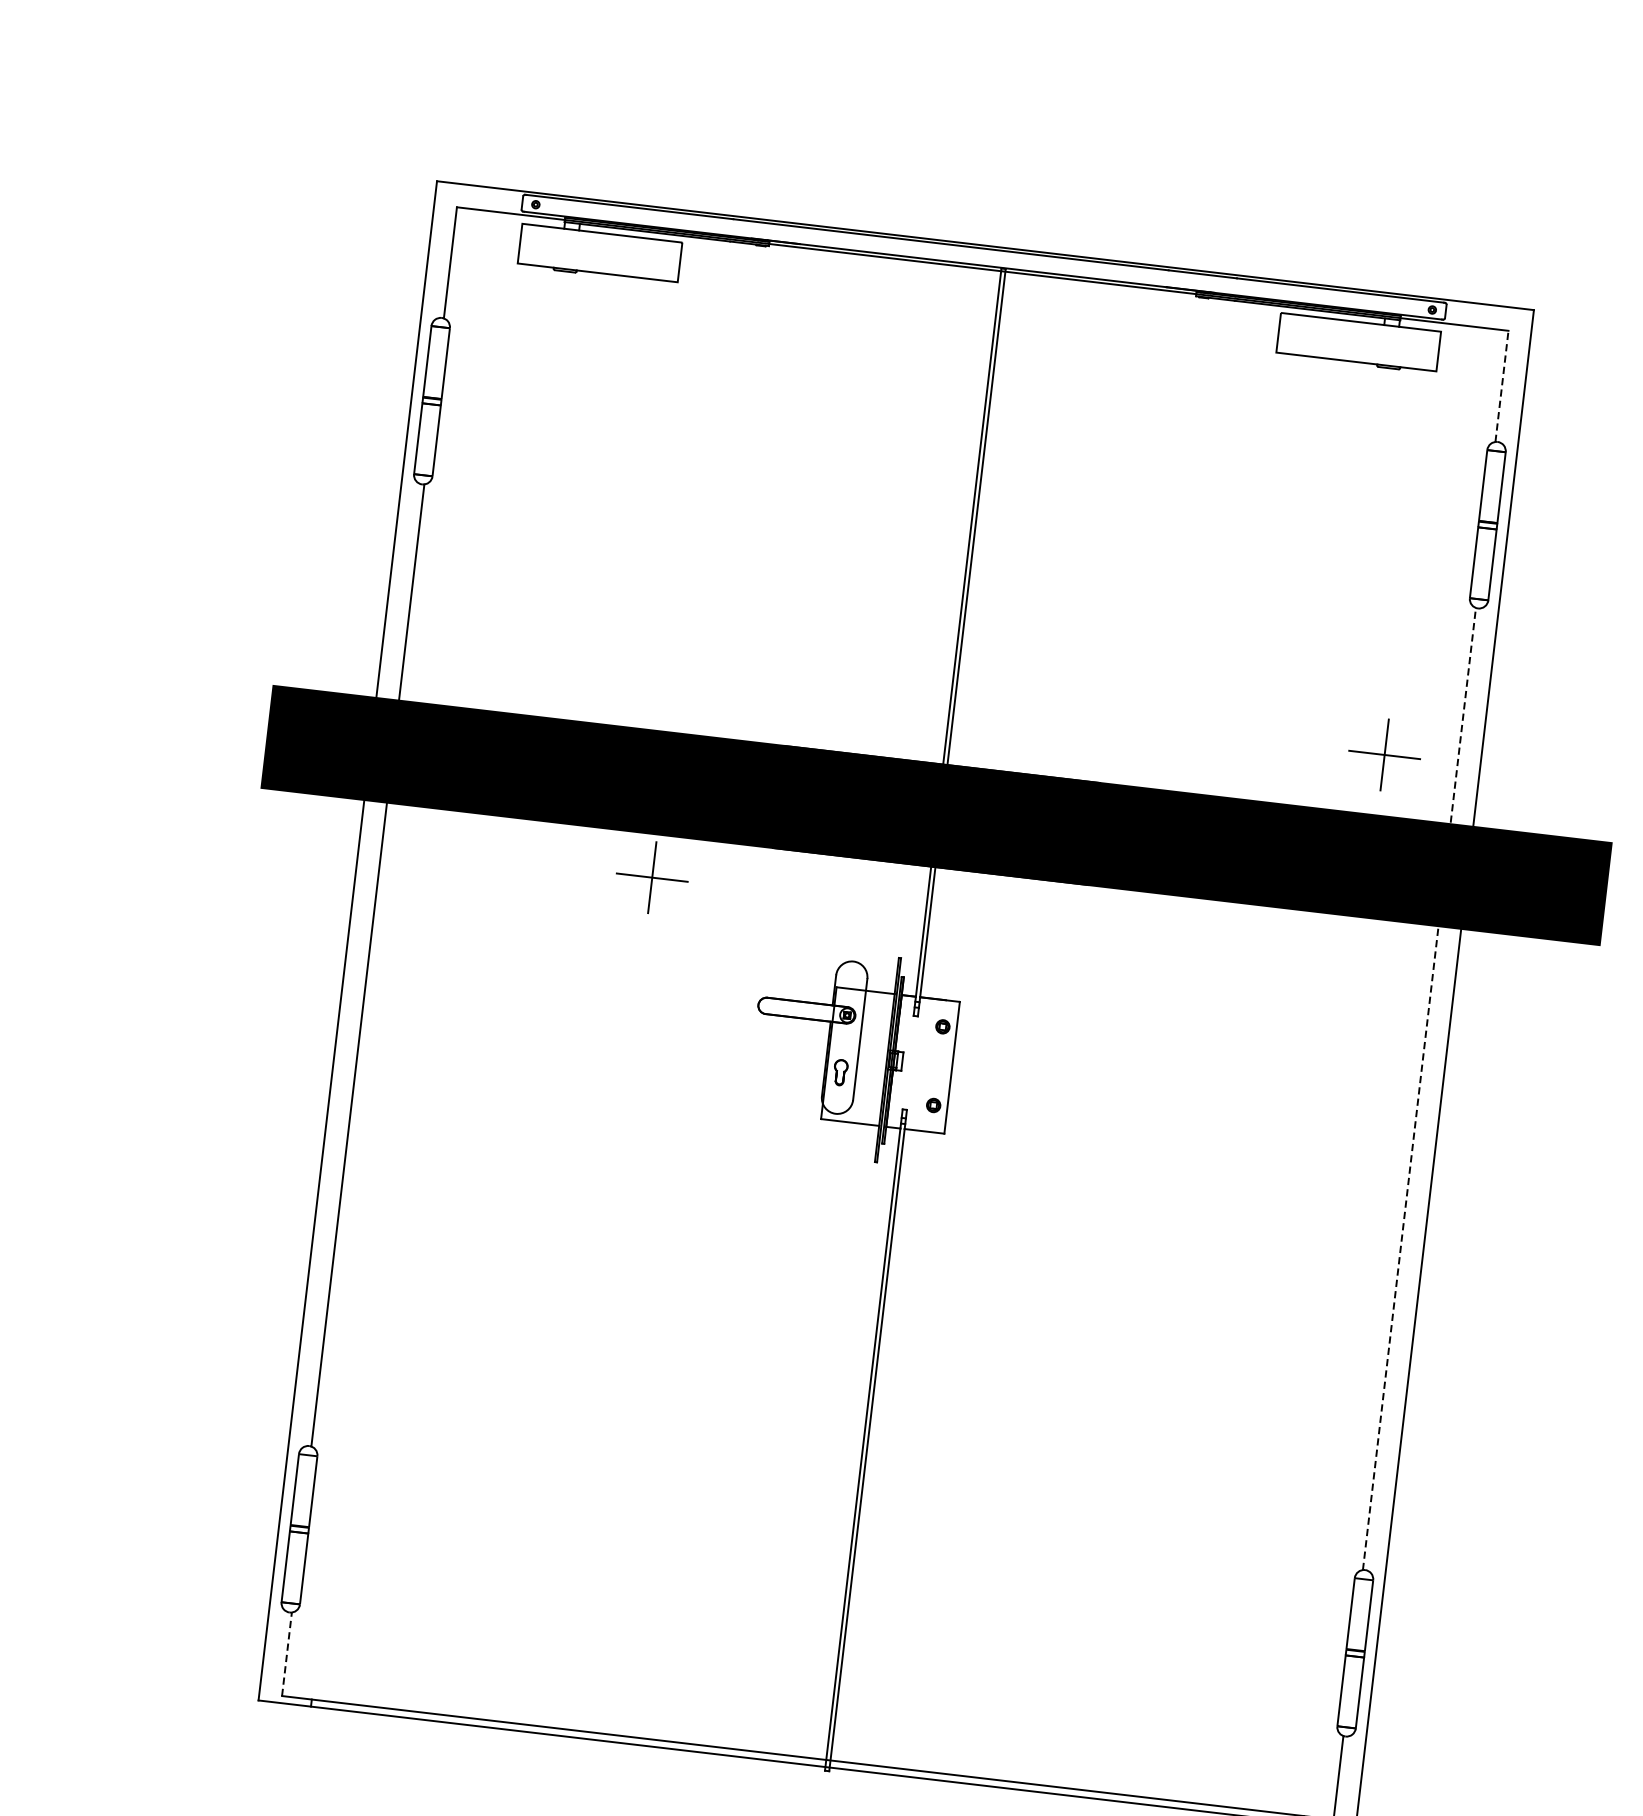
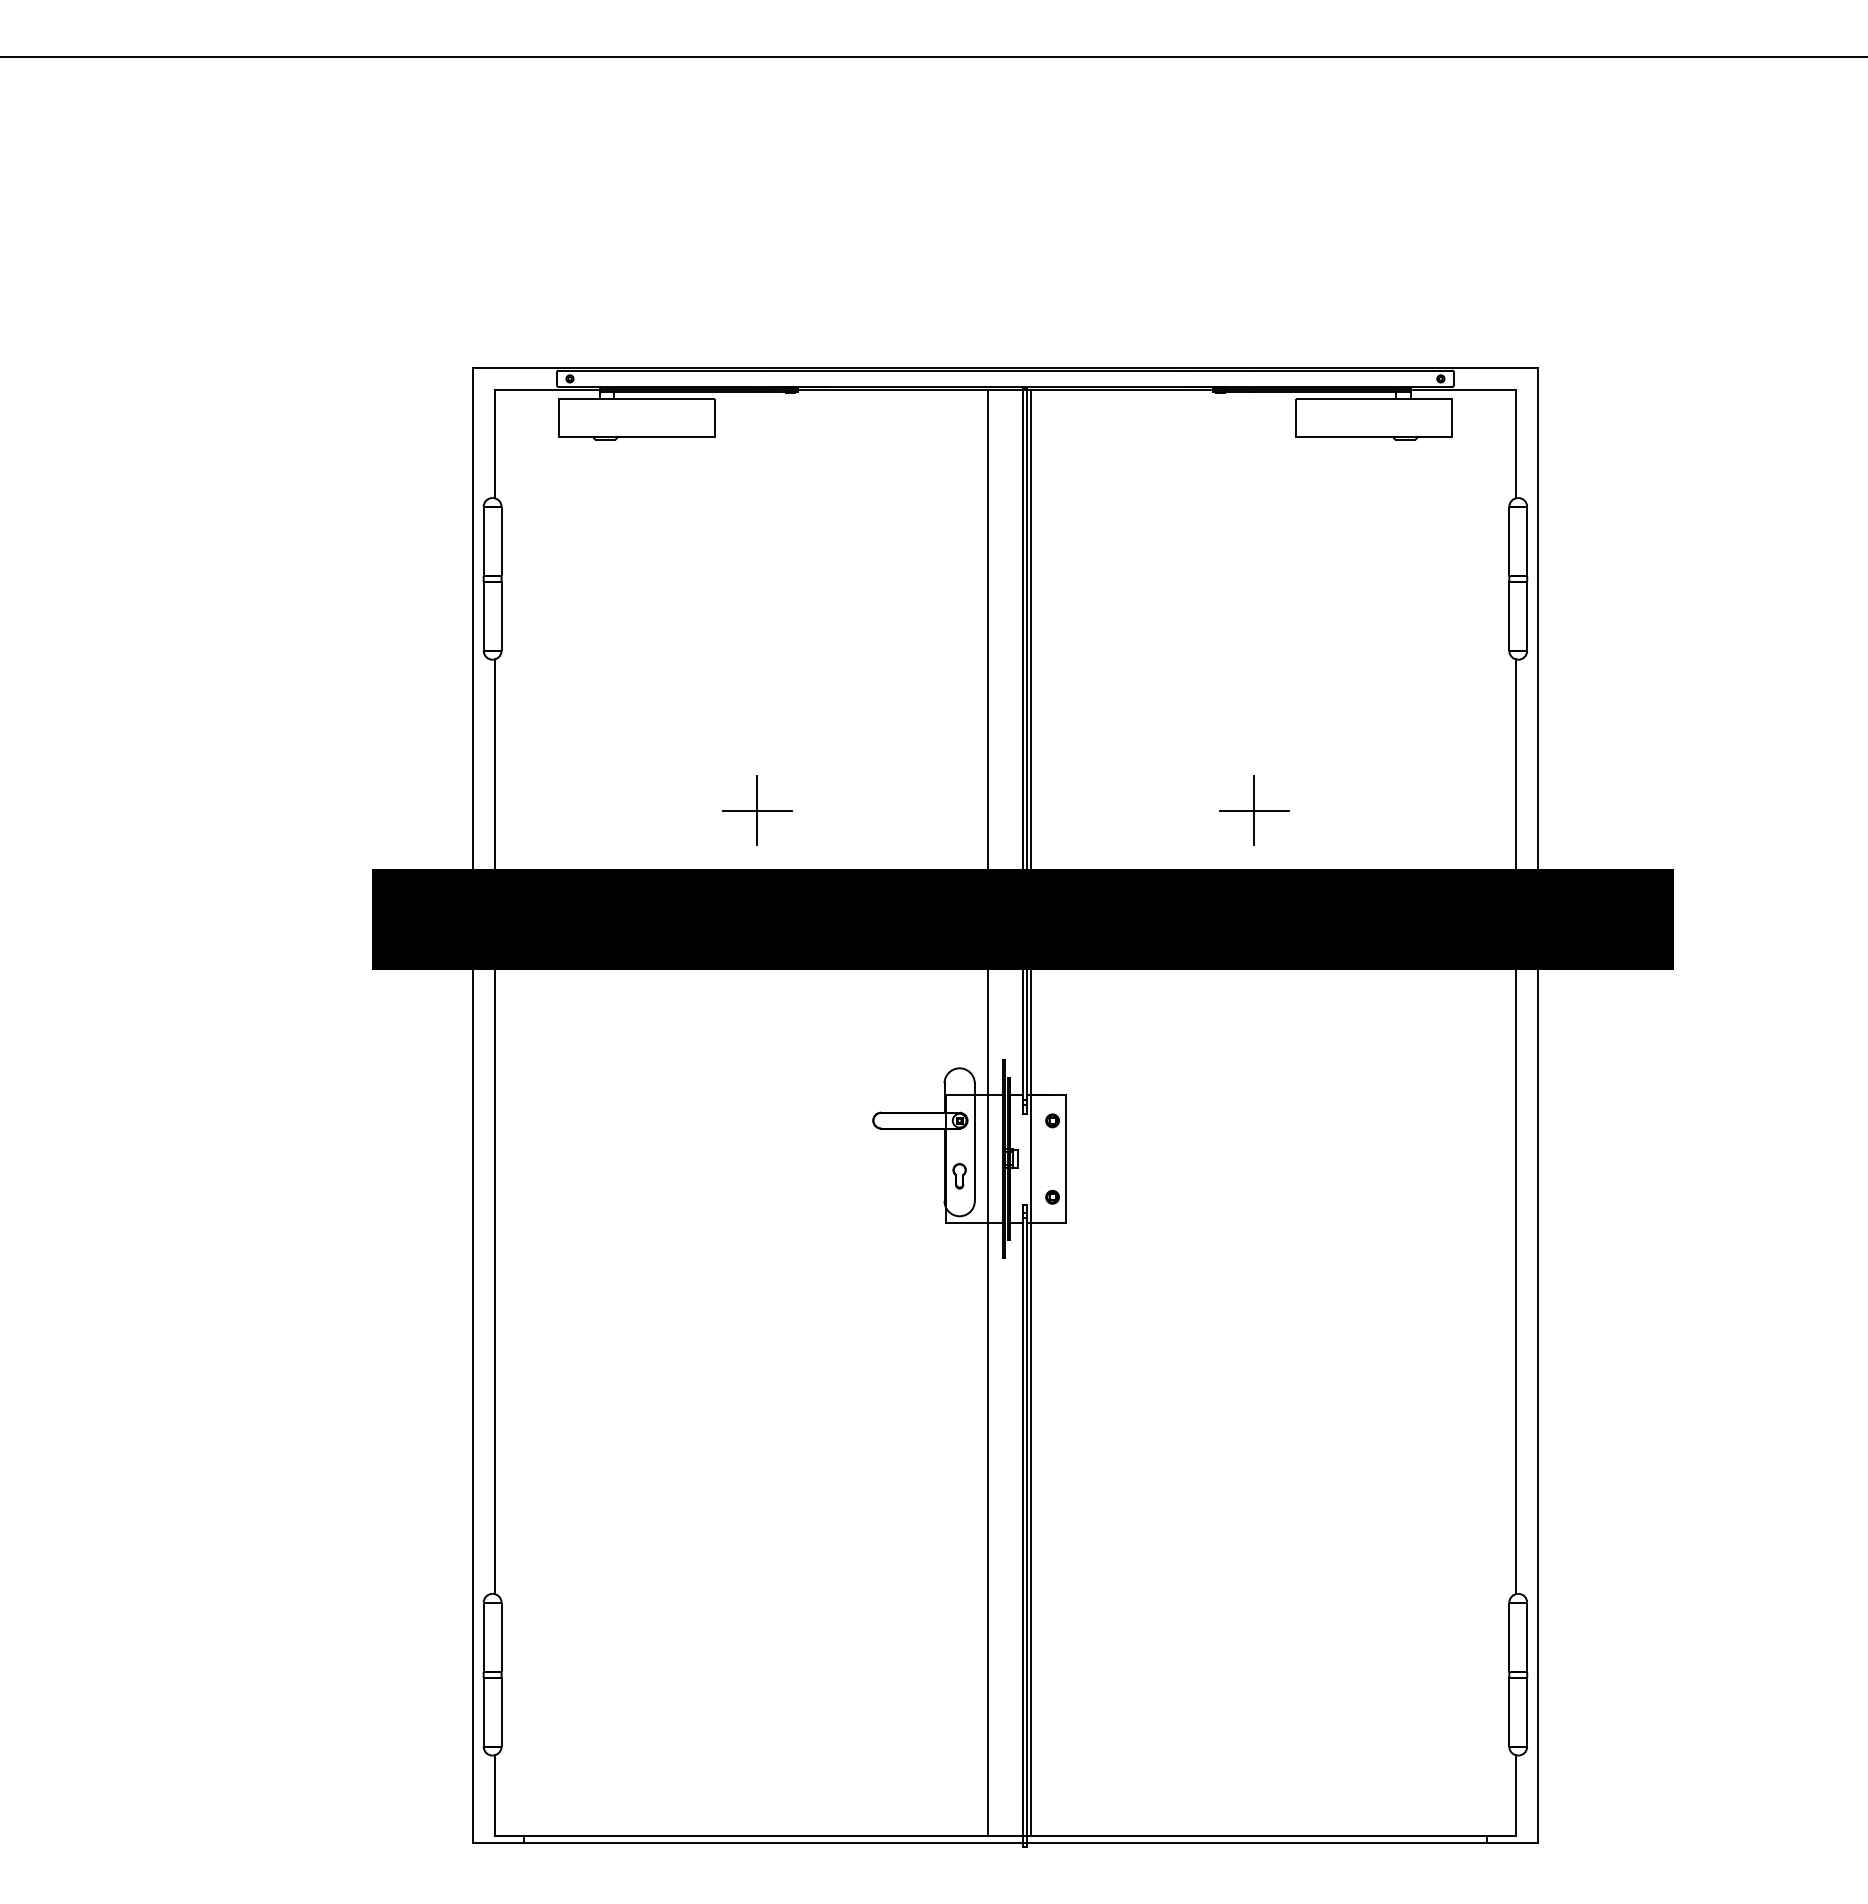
line: (1502, 386) -> (1516, 444), dashed -> solid
part: (1384, 754) -> (1254, 810), moved
part: (652, 877) -> (757, 810), moved
line: (876, 1011) -> (987, 1113), added
line: (921, 1016) -> (1030, 1113), added
line: (1419, 1088) -> (1516, 1126), dashed -> solid
line: (286, 1653) -> (494, 1795), dashed -> solid

